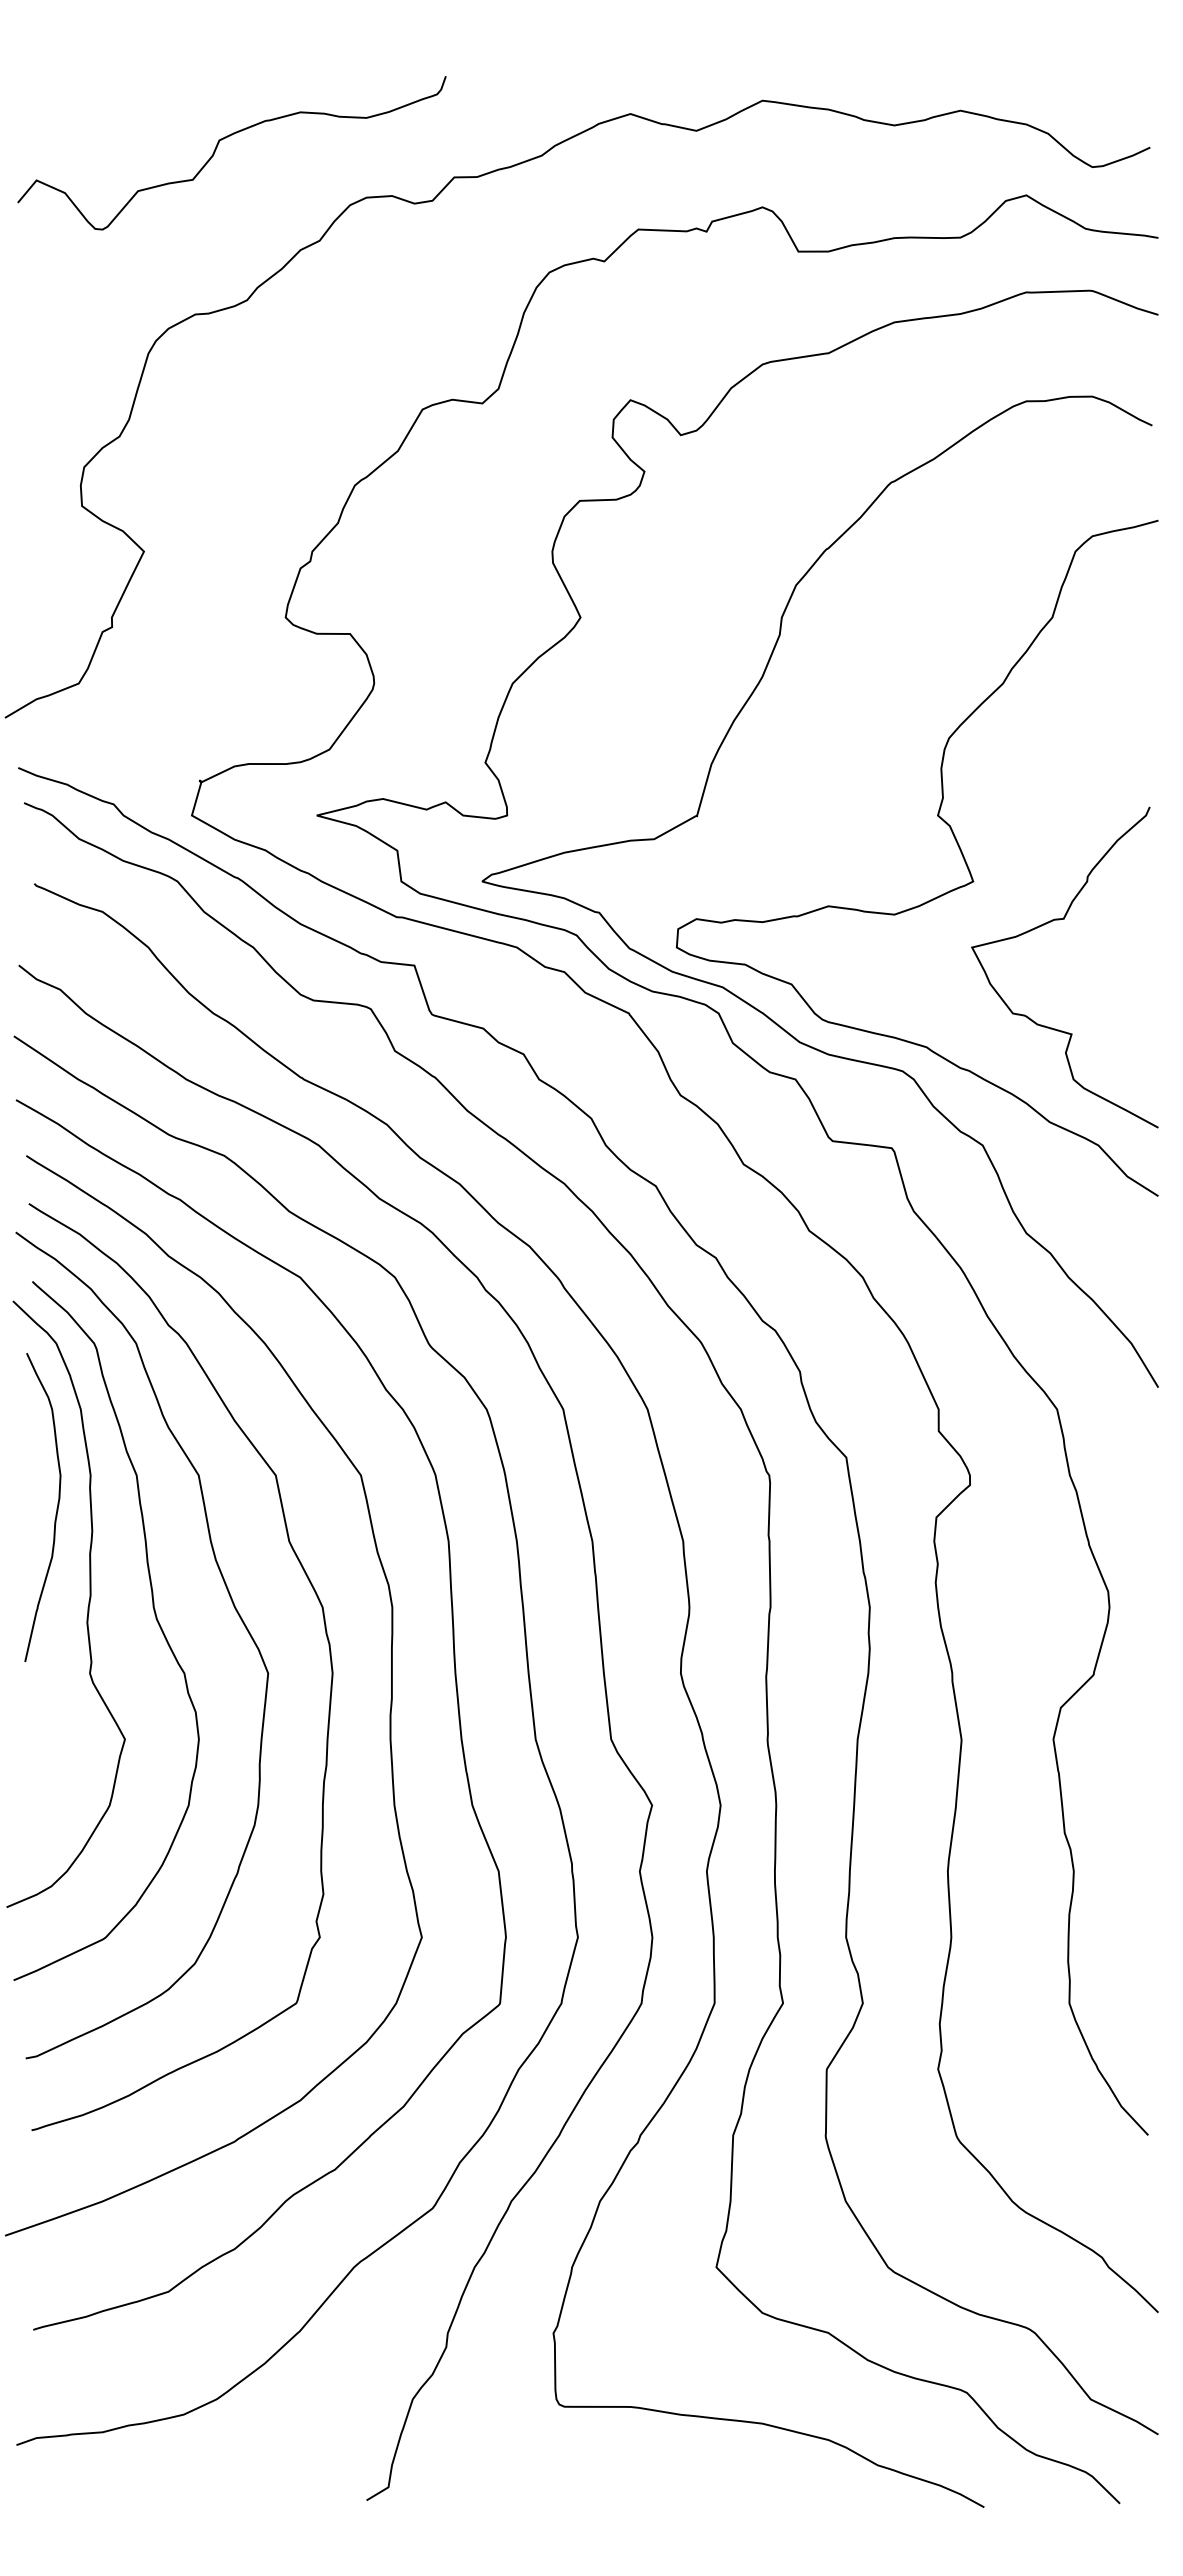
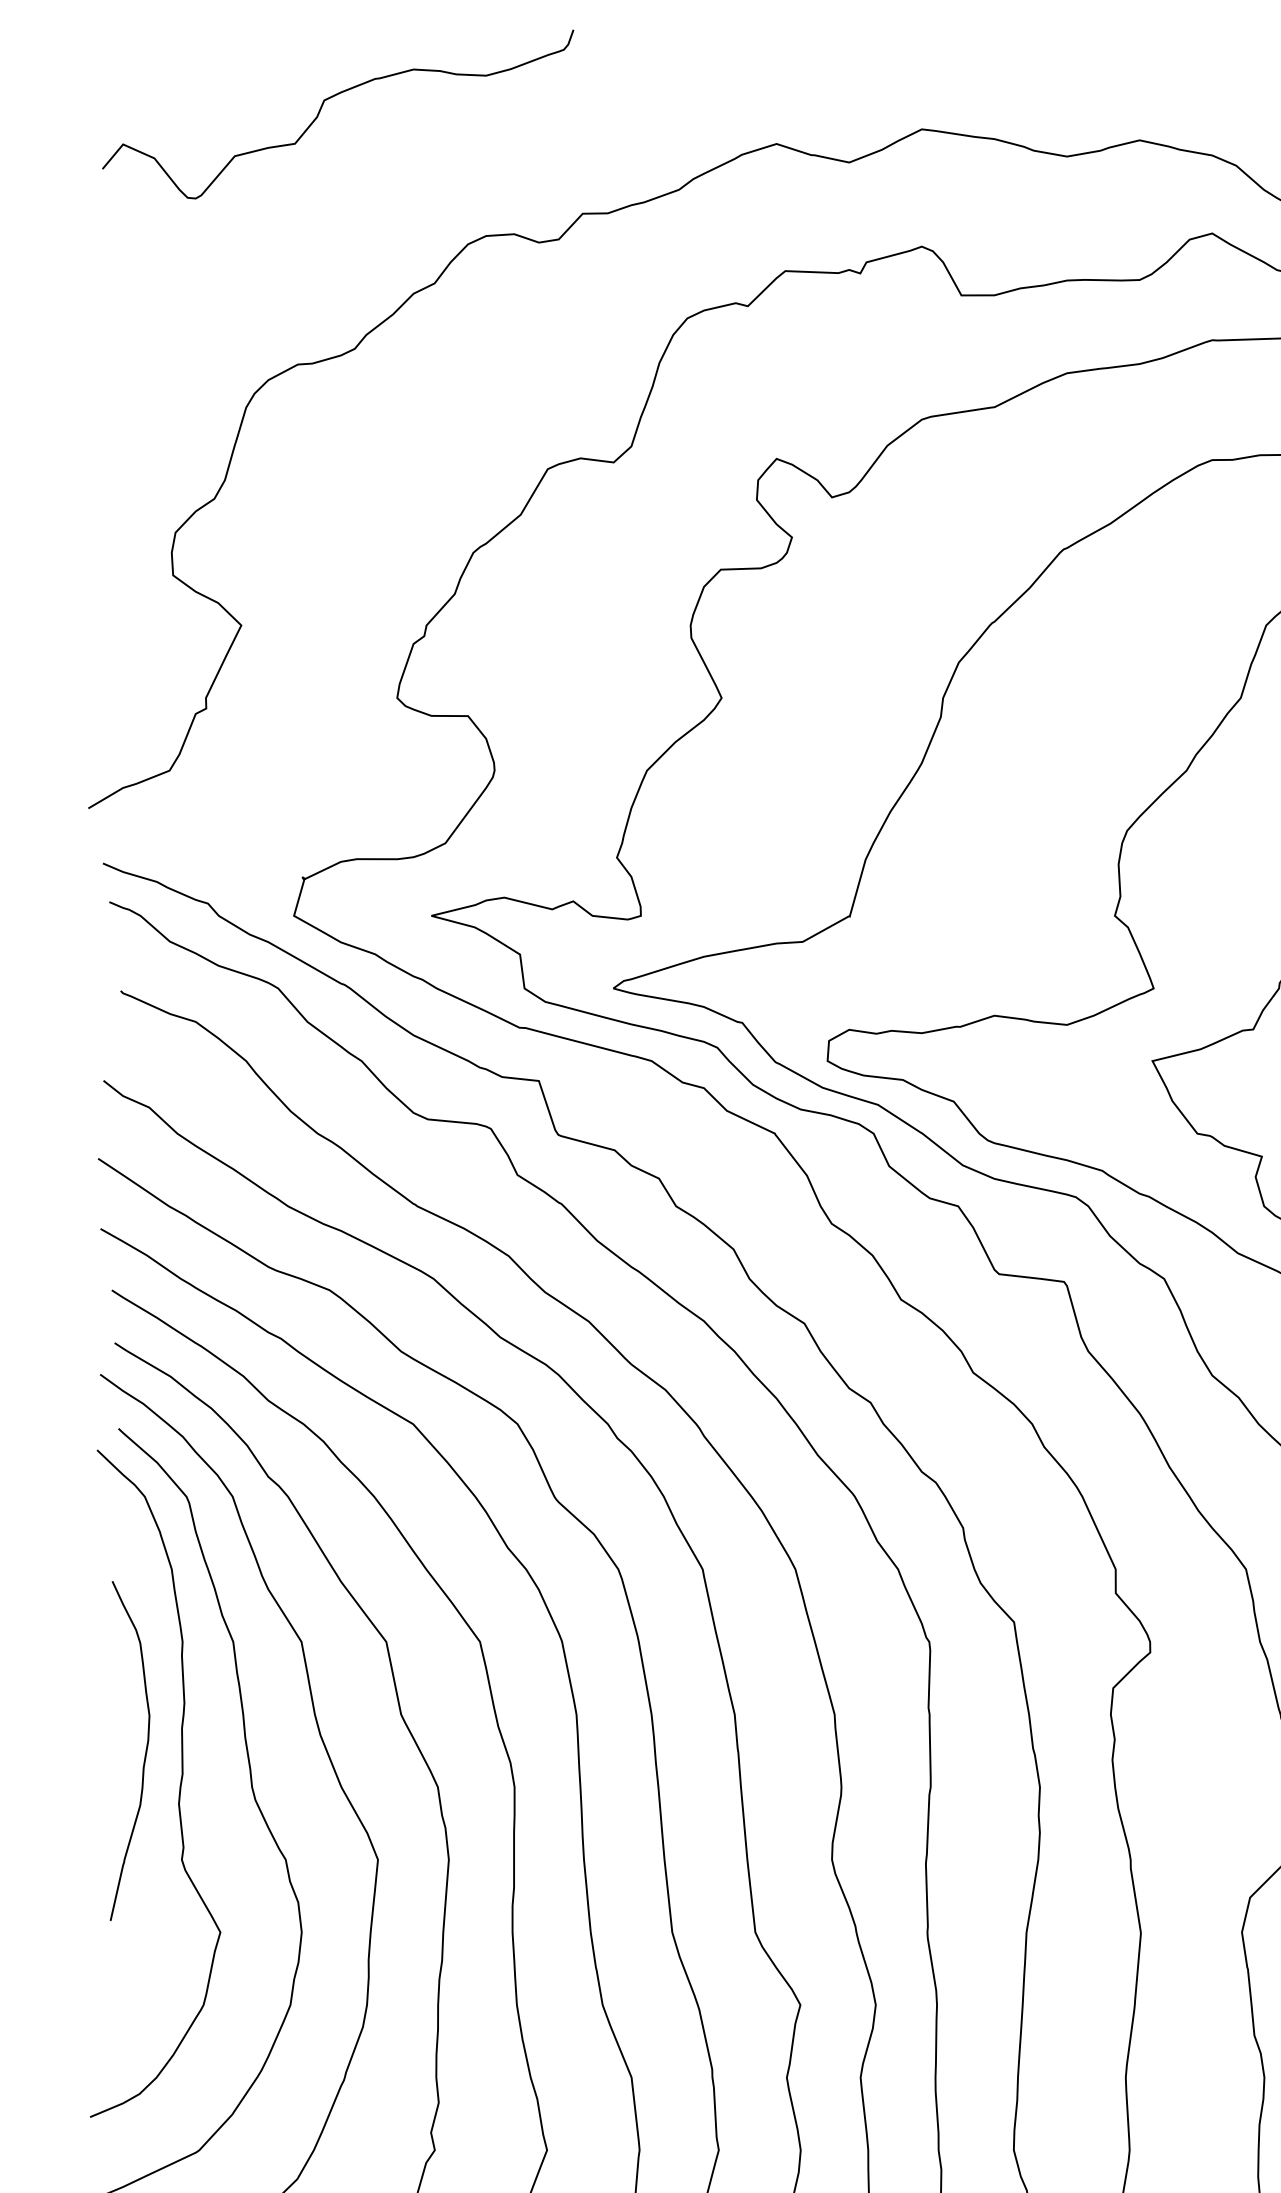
curve: (217, 147) -> (322, 108), moved
curve: (56, 1508) -> (145, 1752), moved

